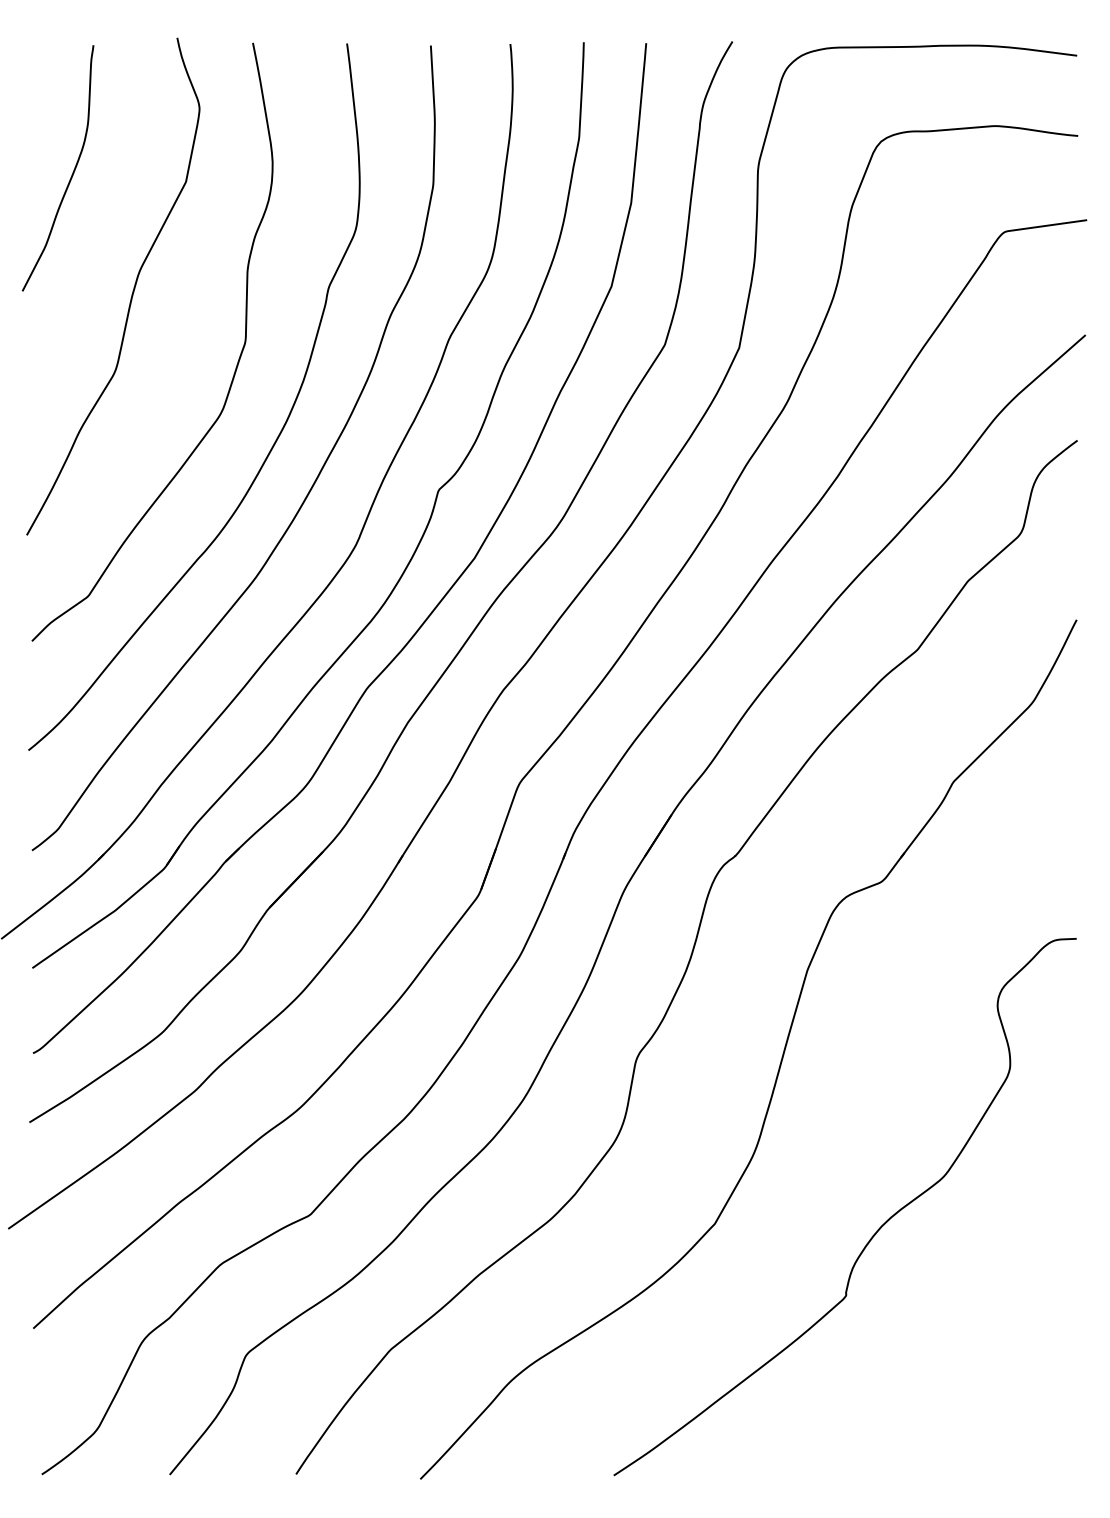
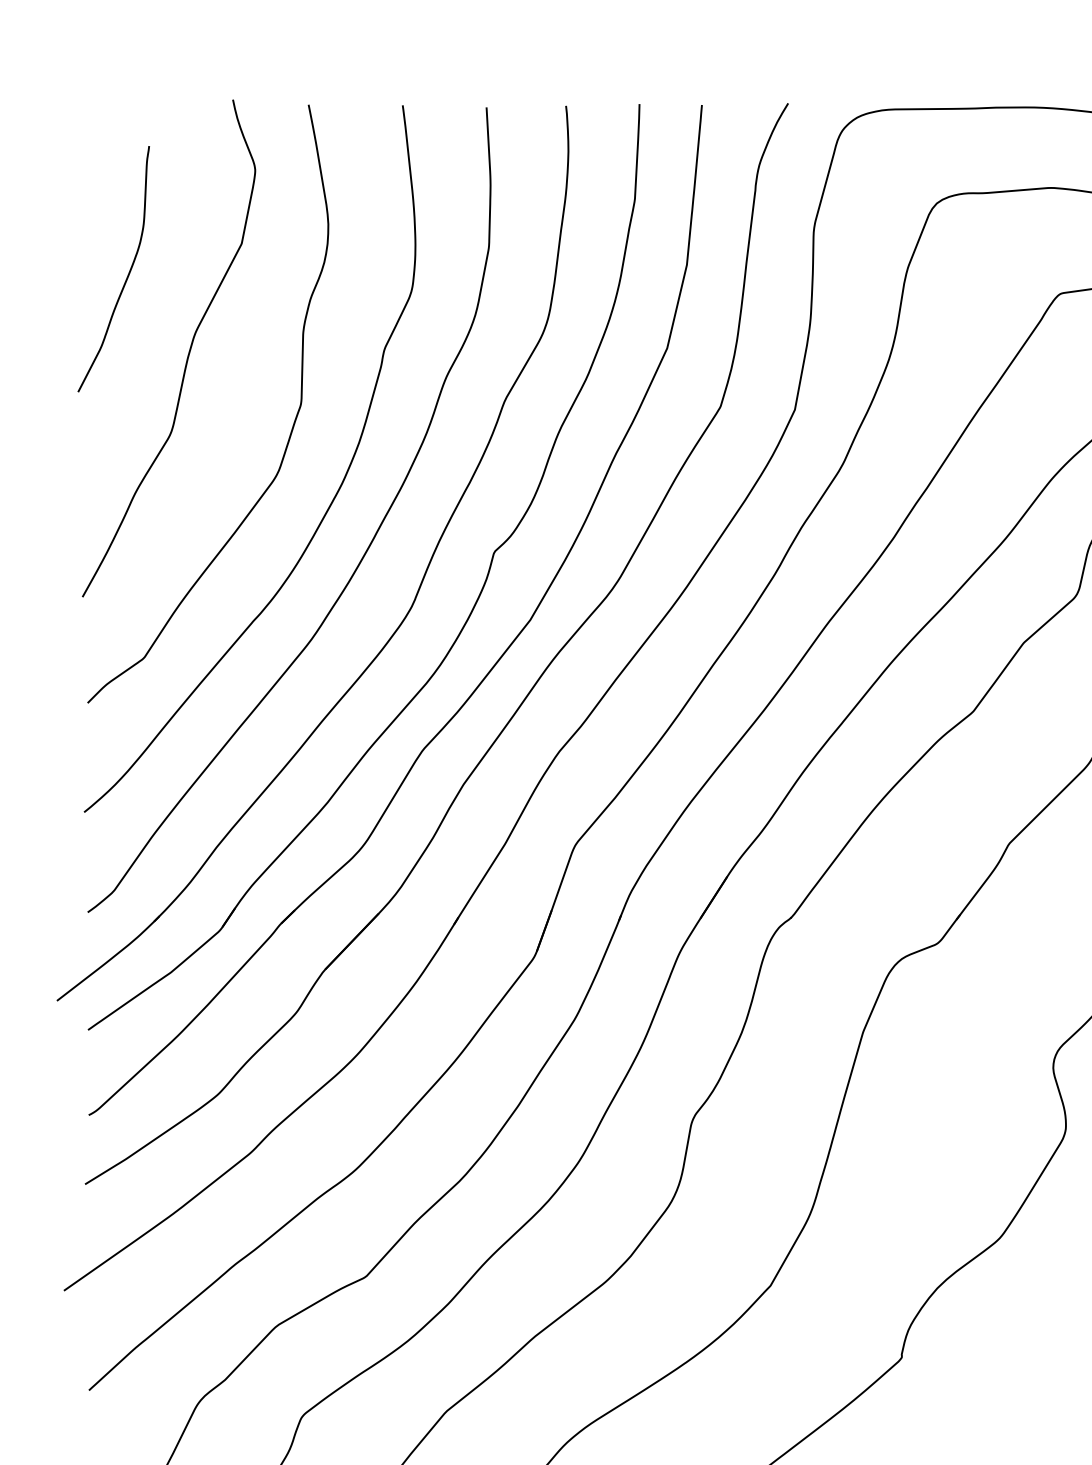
curve: (71, 174) -> (127, 275), moved

